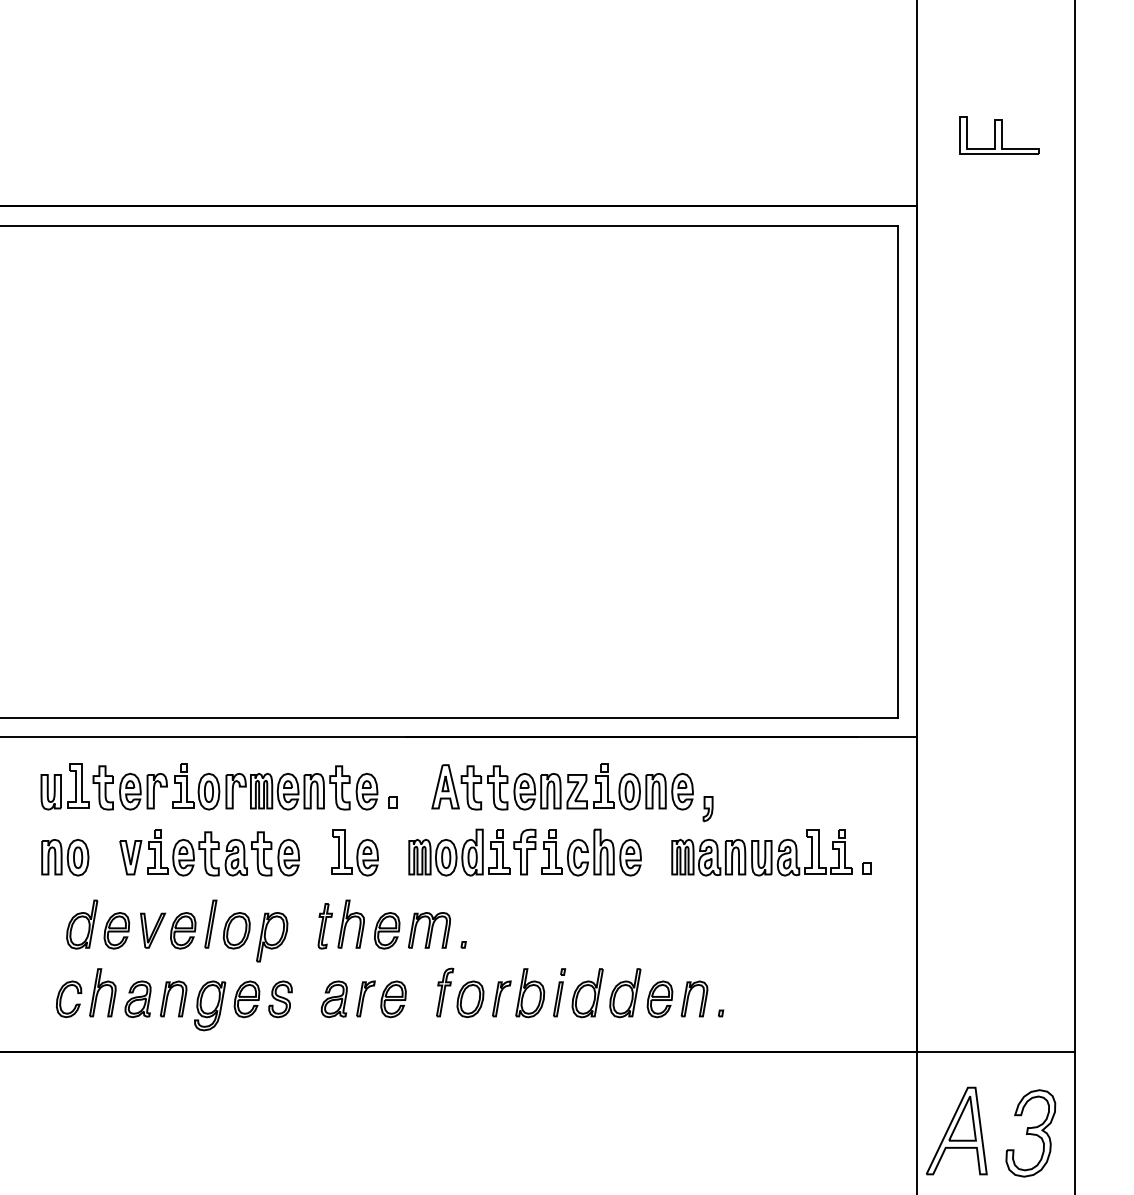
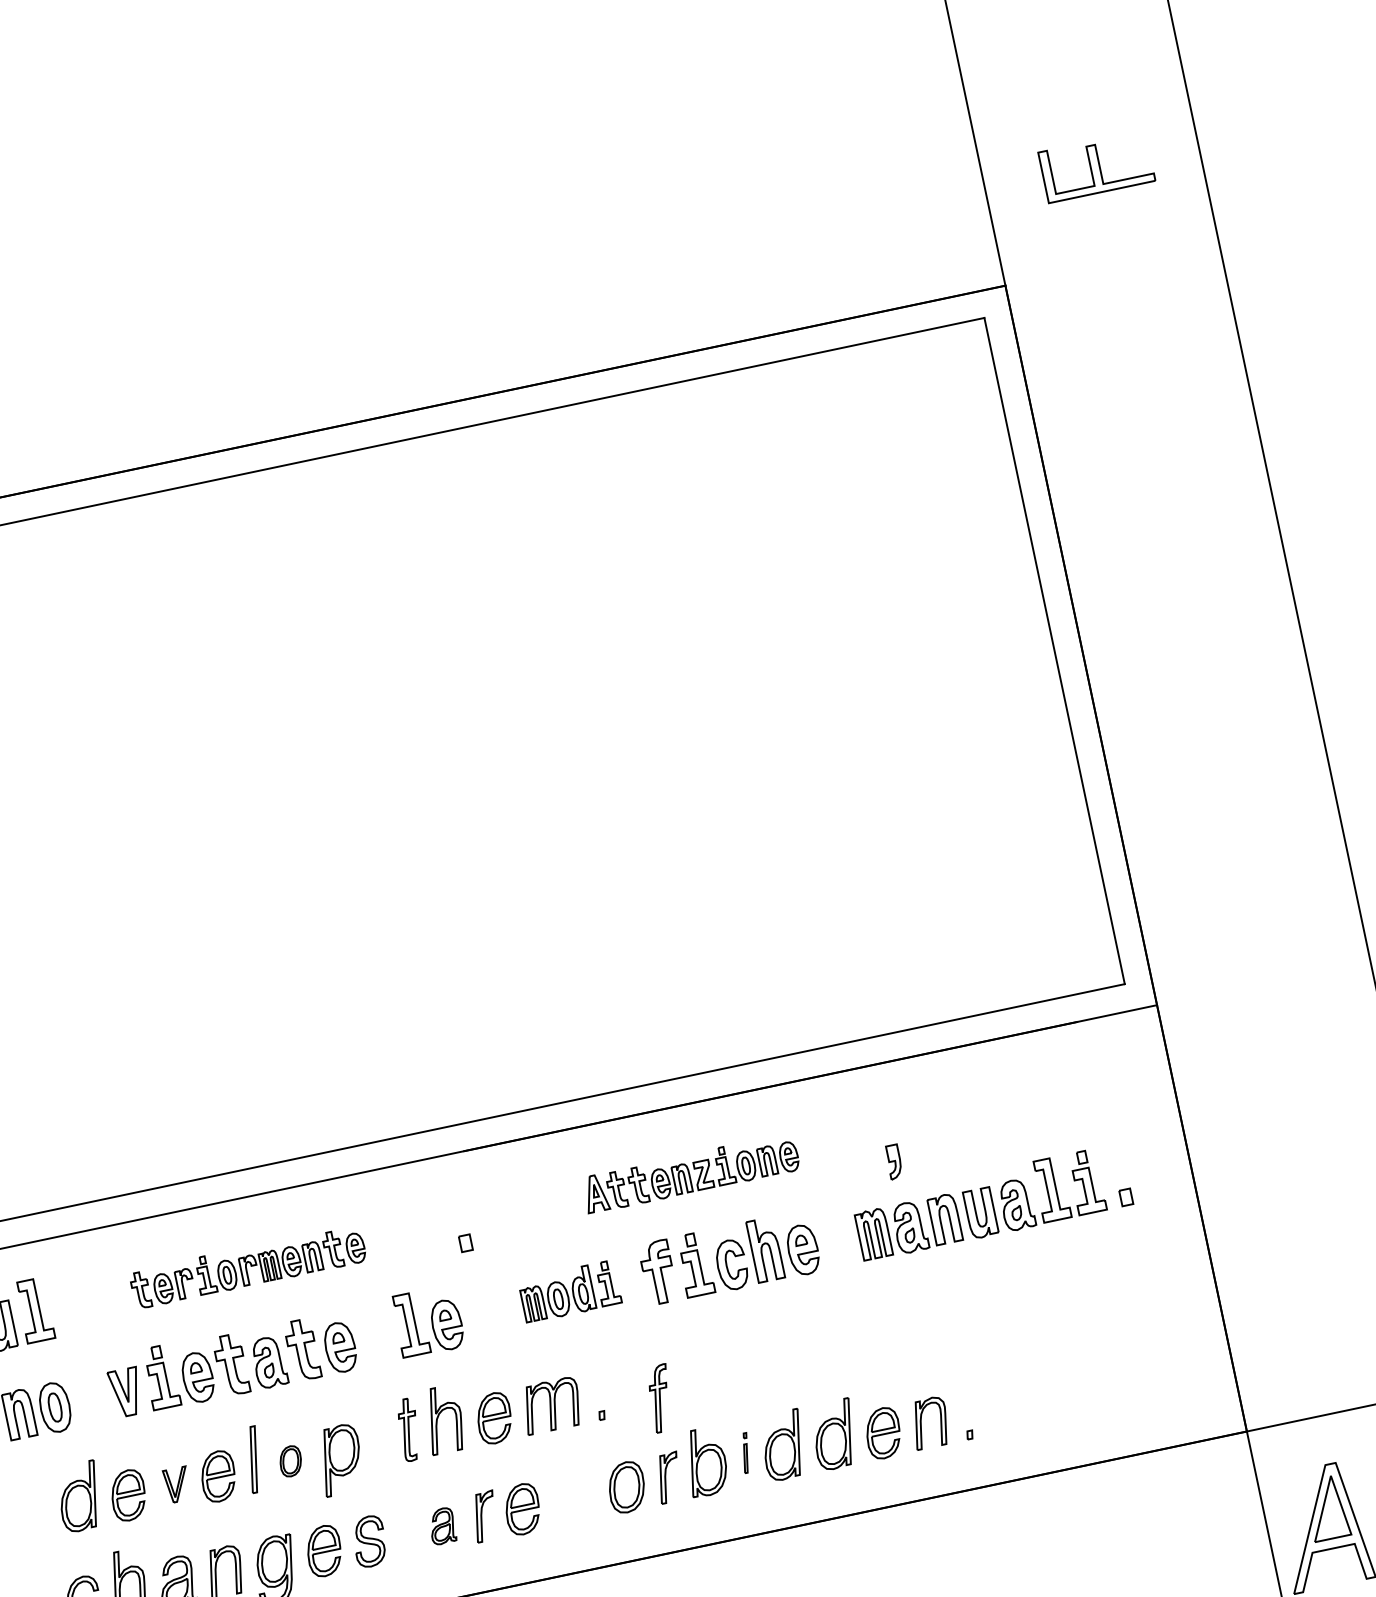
part: (235, 786) -> (247, 1266), size x0.6
part: (562, 786) -> (690, 1172), size x0.6
part: (459, 852) -> (570, 1291), size x0.7
part: (153, 930) -> (178, 1484), size x0.7
part: (236, 930) -> (290, 1460), size x0.6
part: (445, 992) -> (661, 1398), moved
part: (559, 992) -> (745, 1452), size x0.6
part: (333, 999) -> (441, 1526), size x0.7

